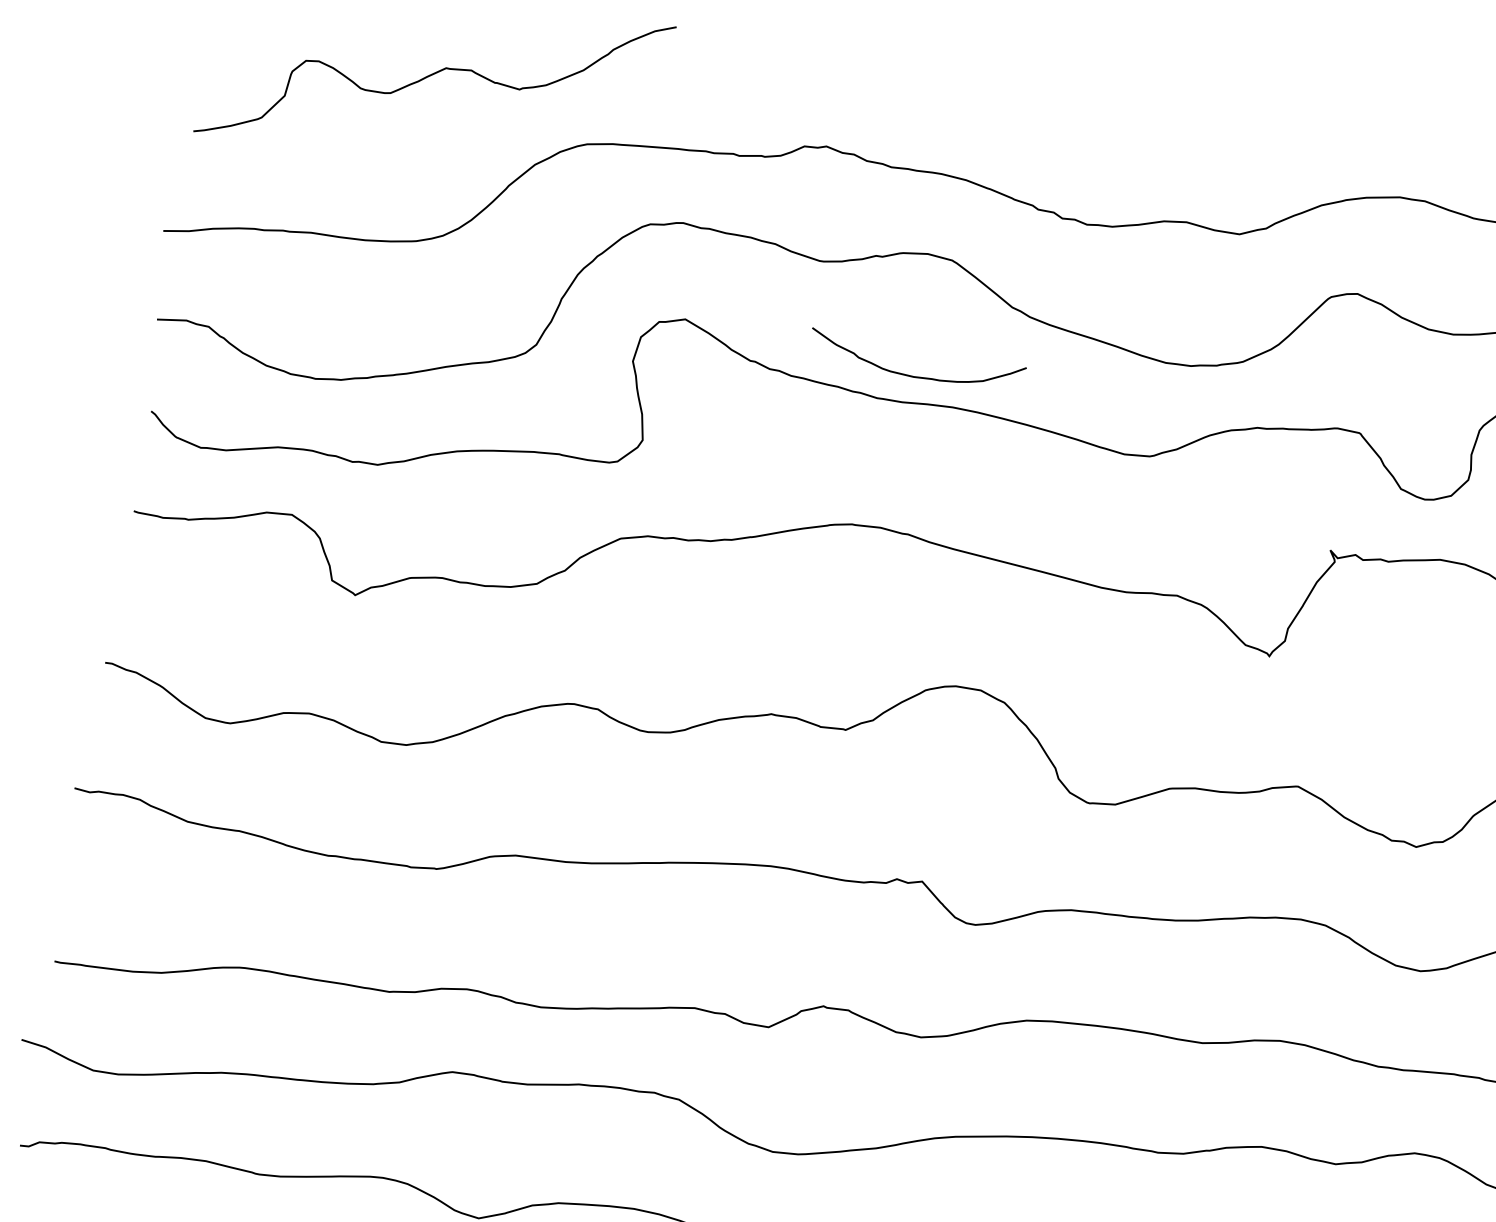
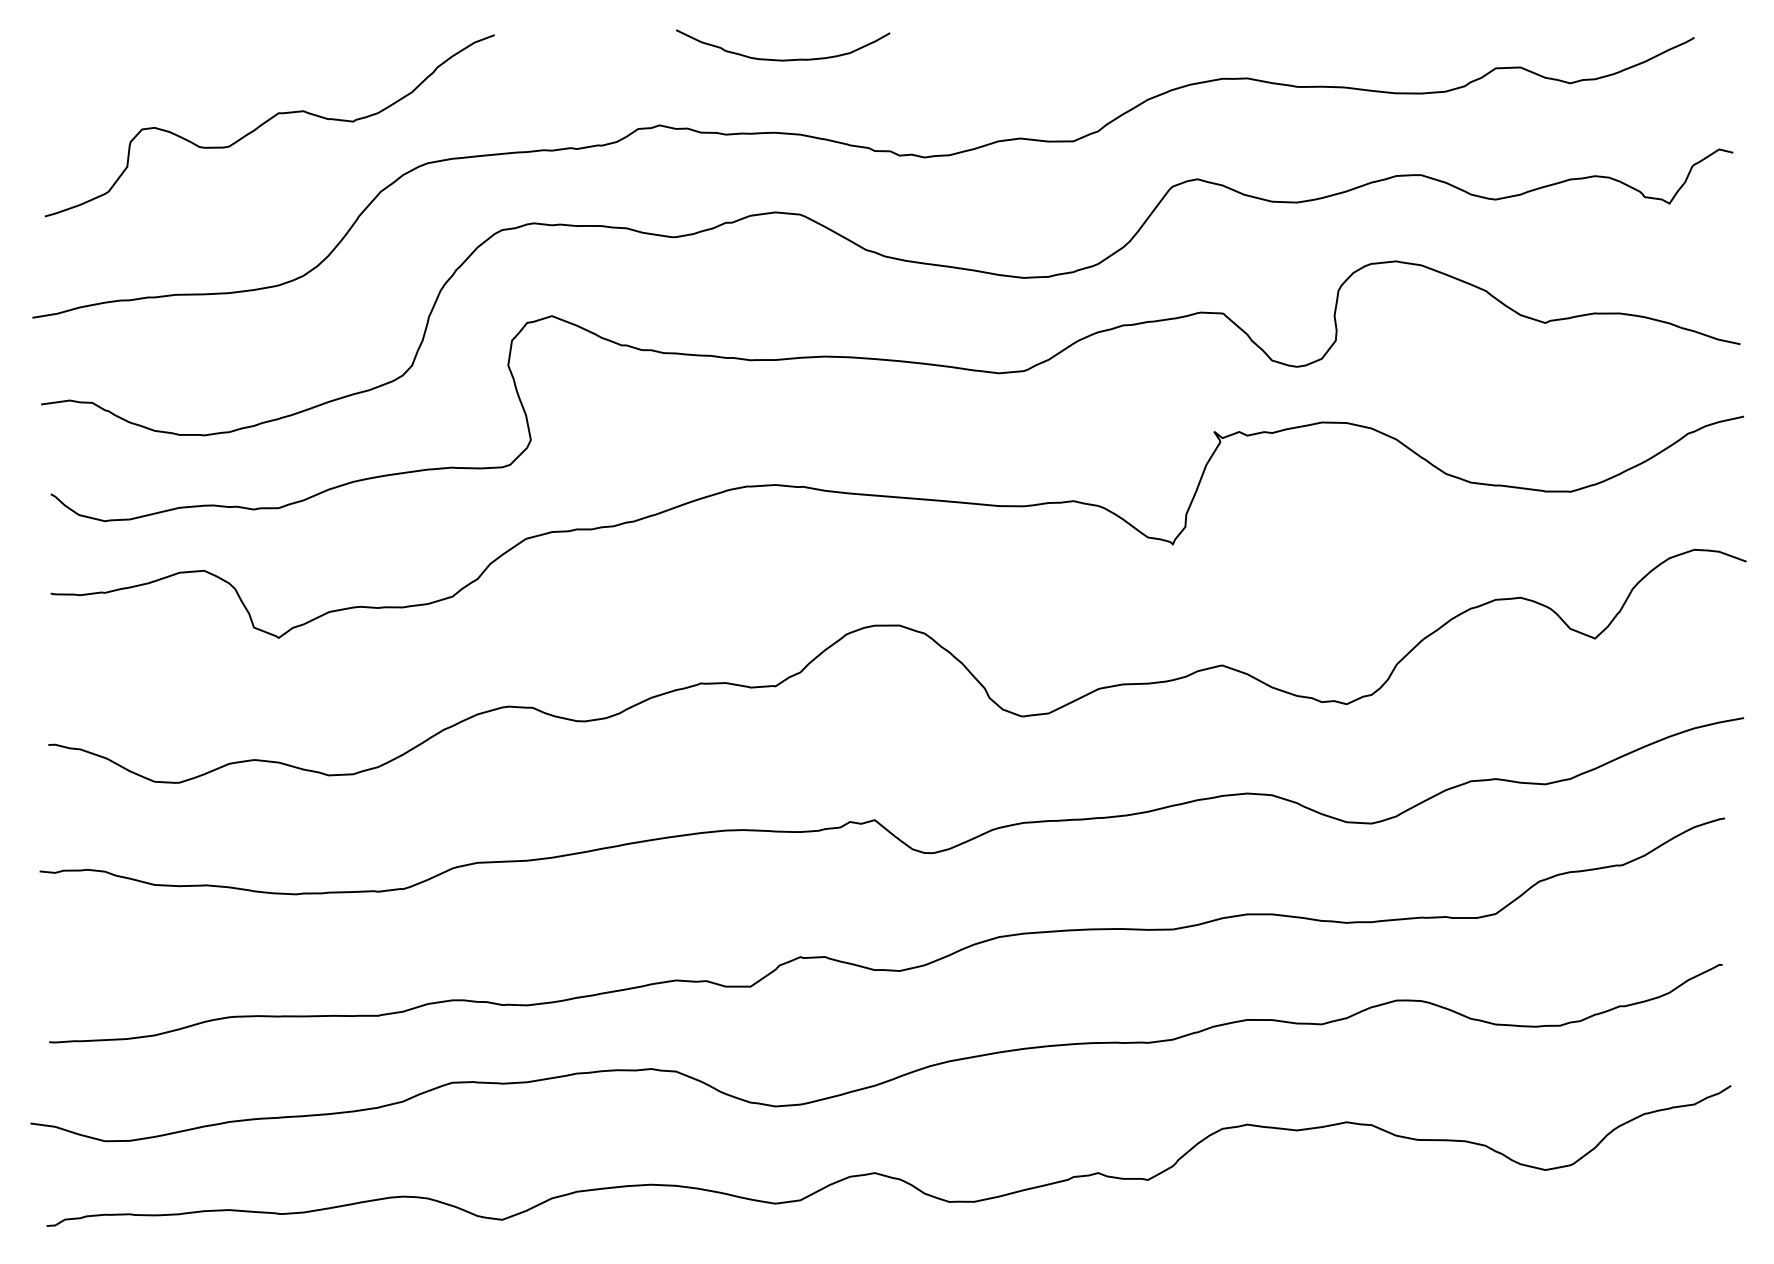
curve: (915, 375) -> (783, 59), moved

